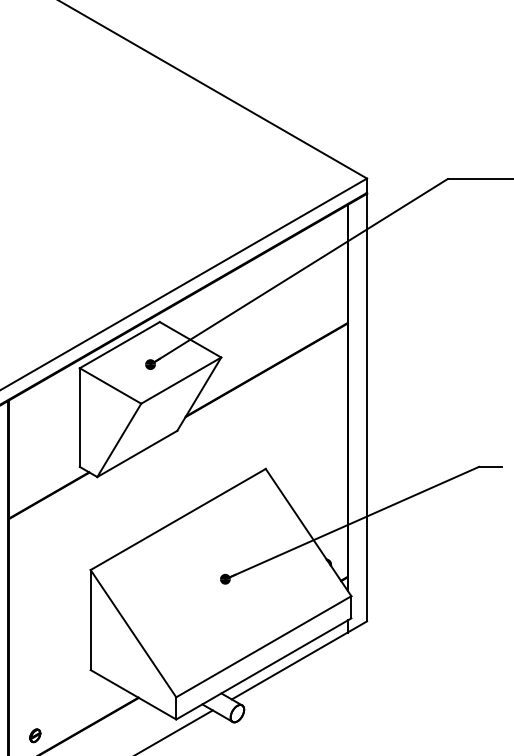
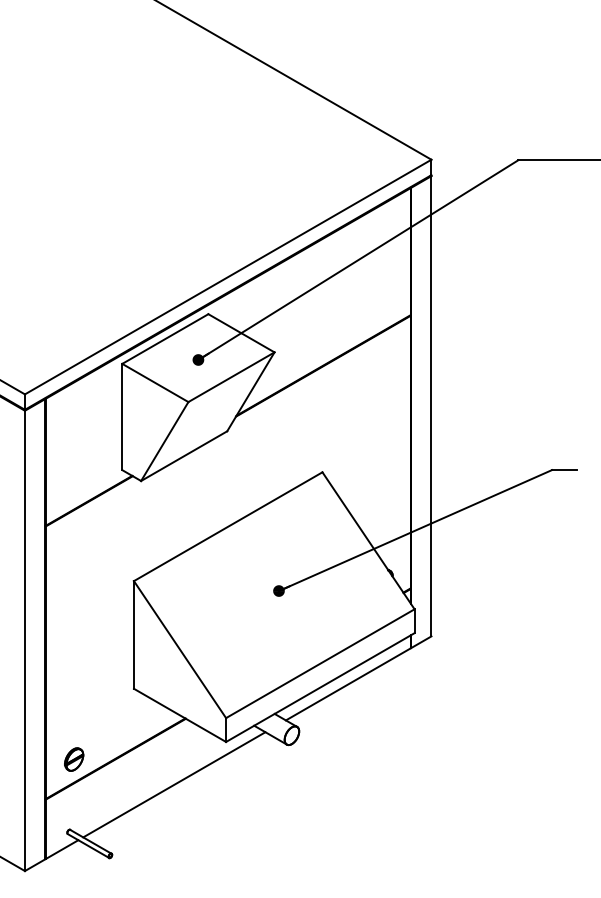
part: (35, 735) -> (74, 759), size x1.67

